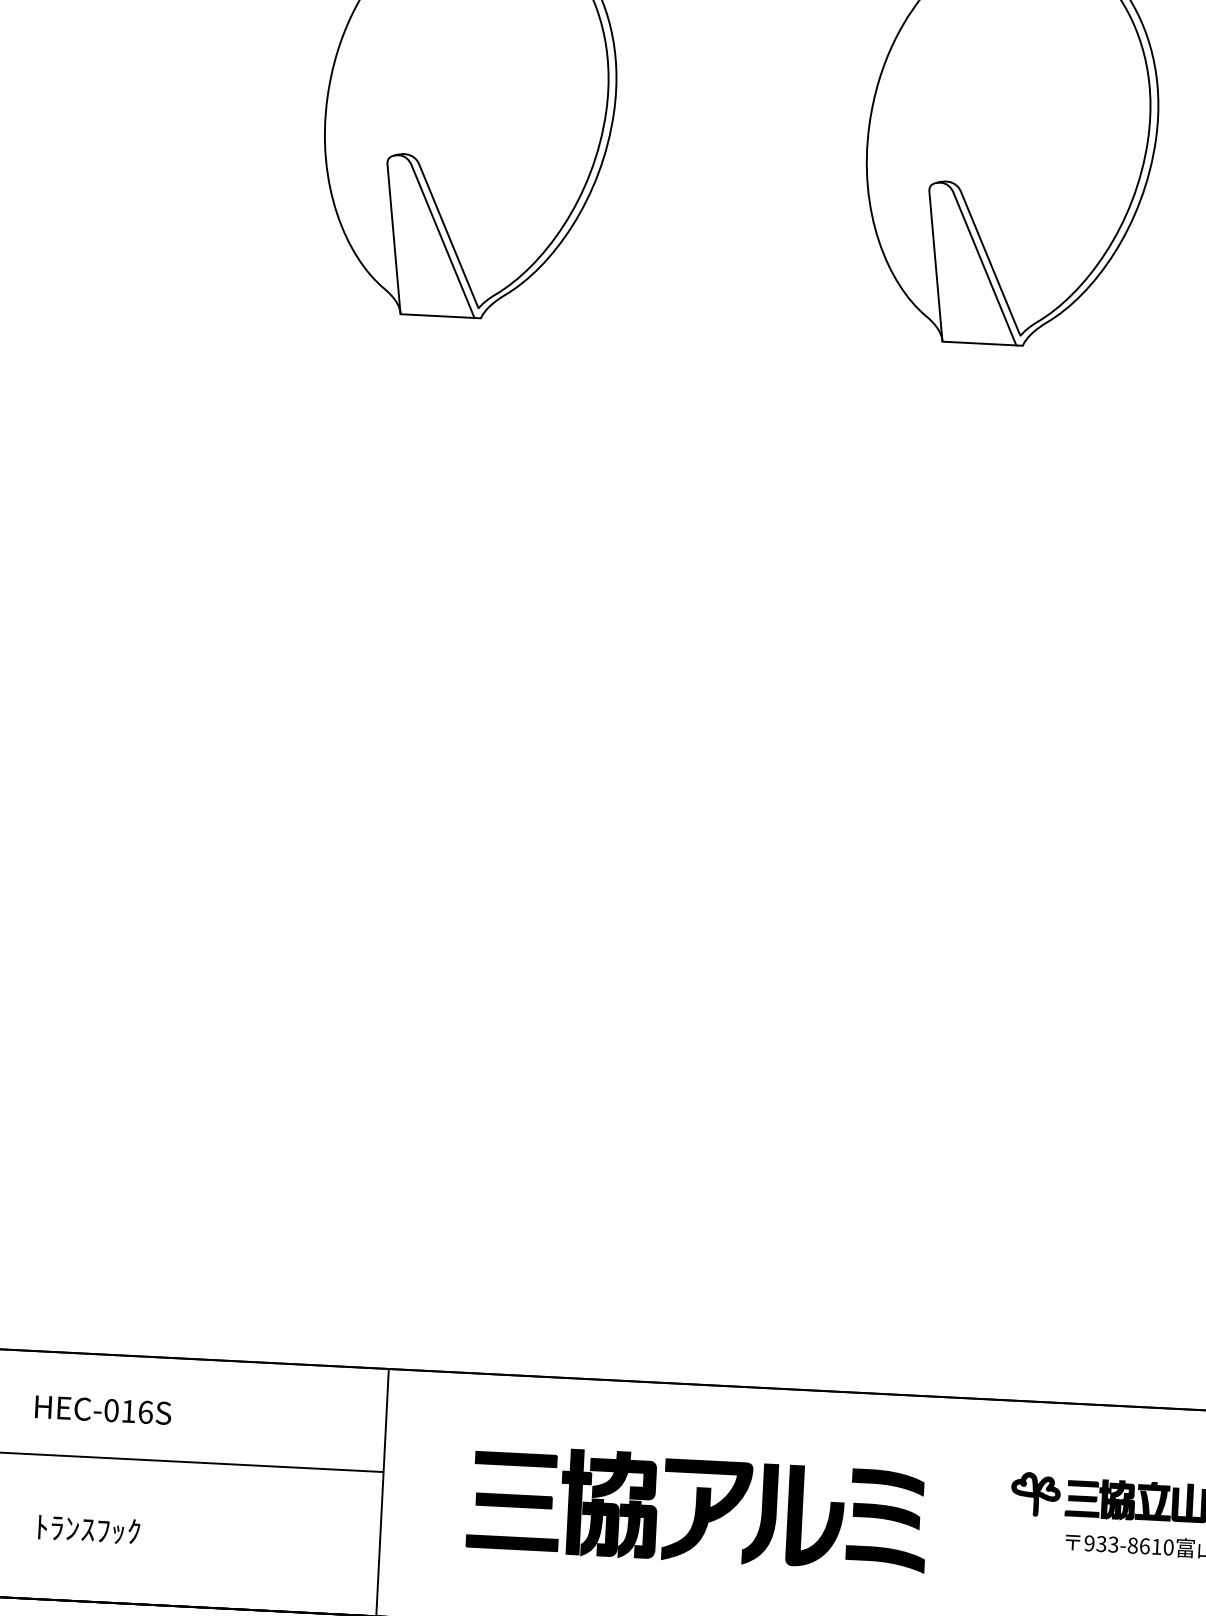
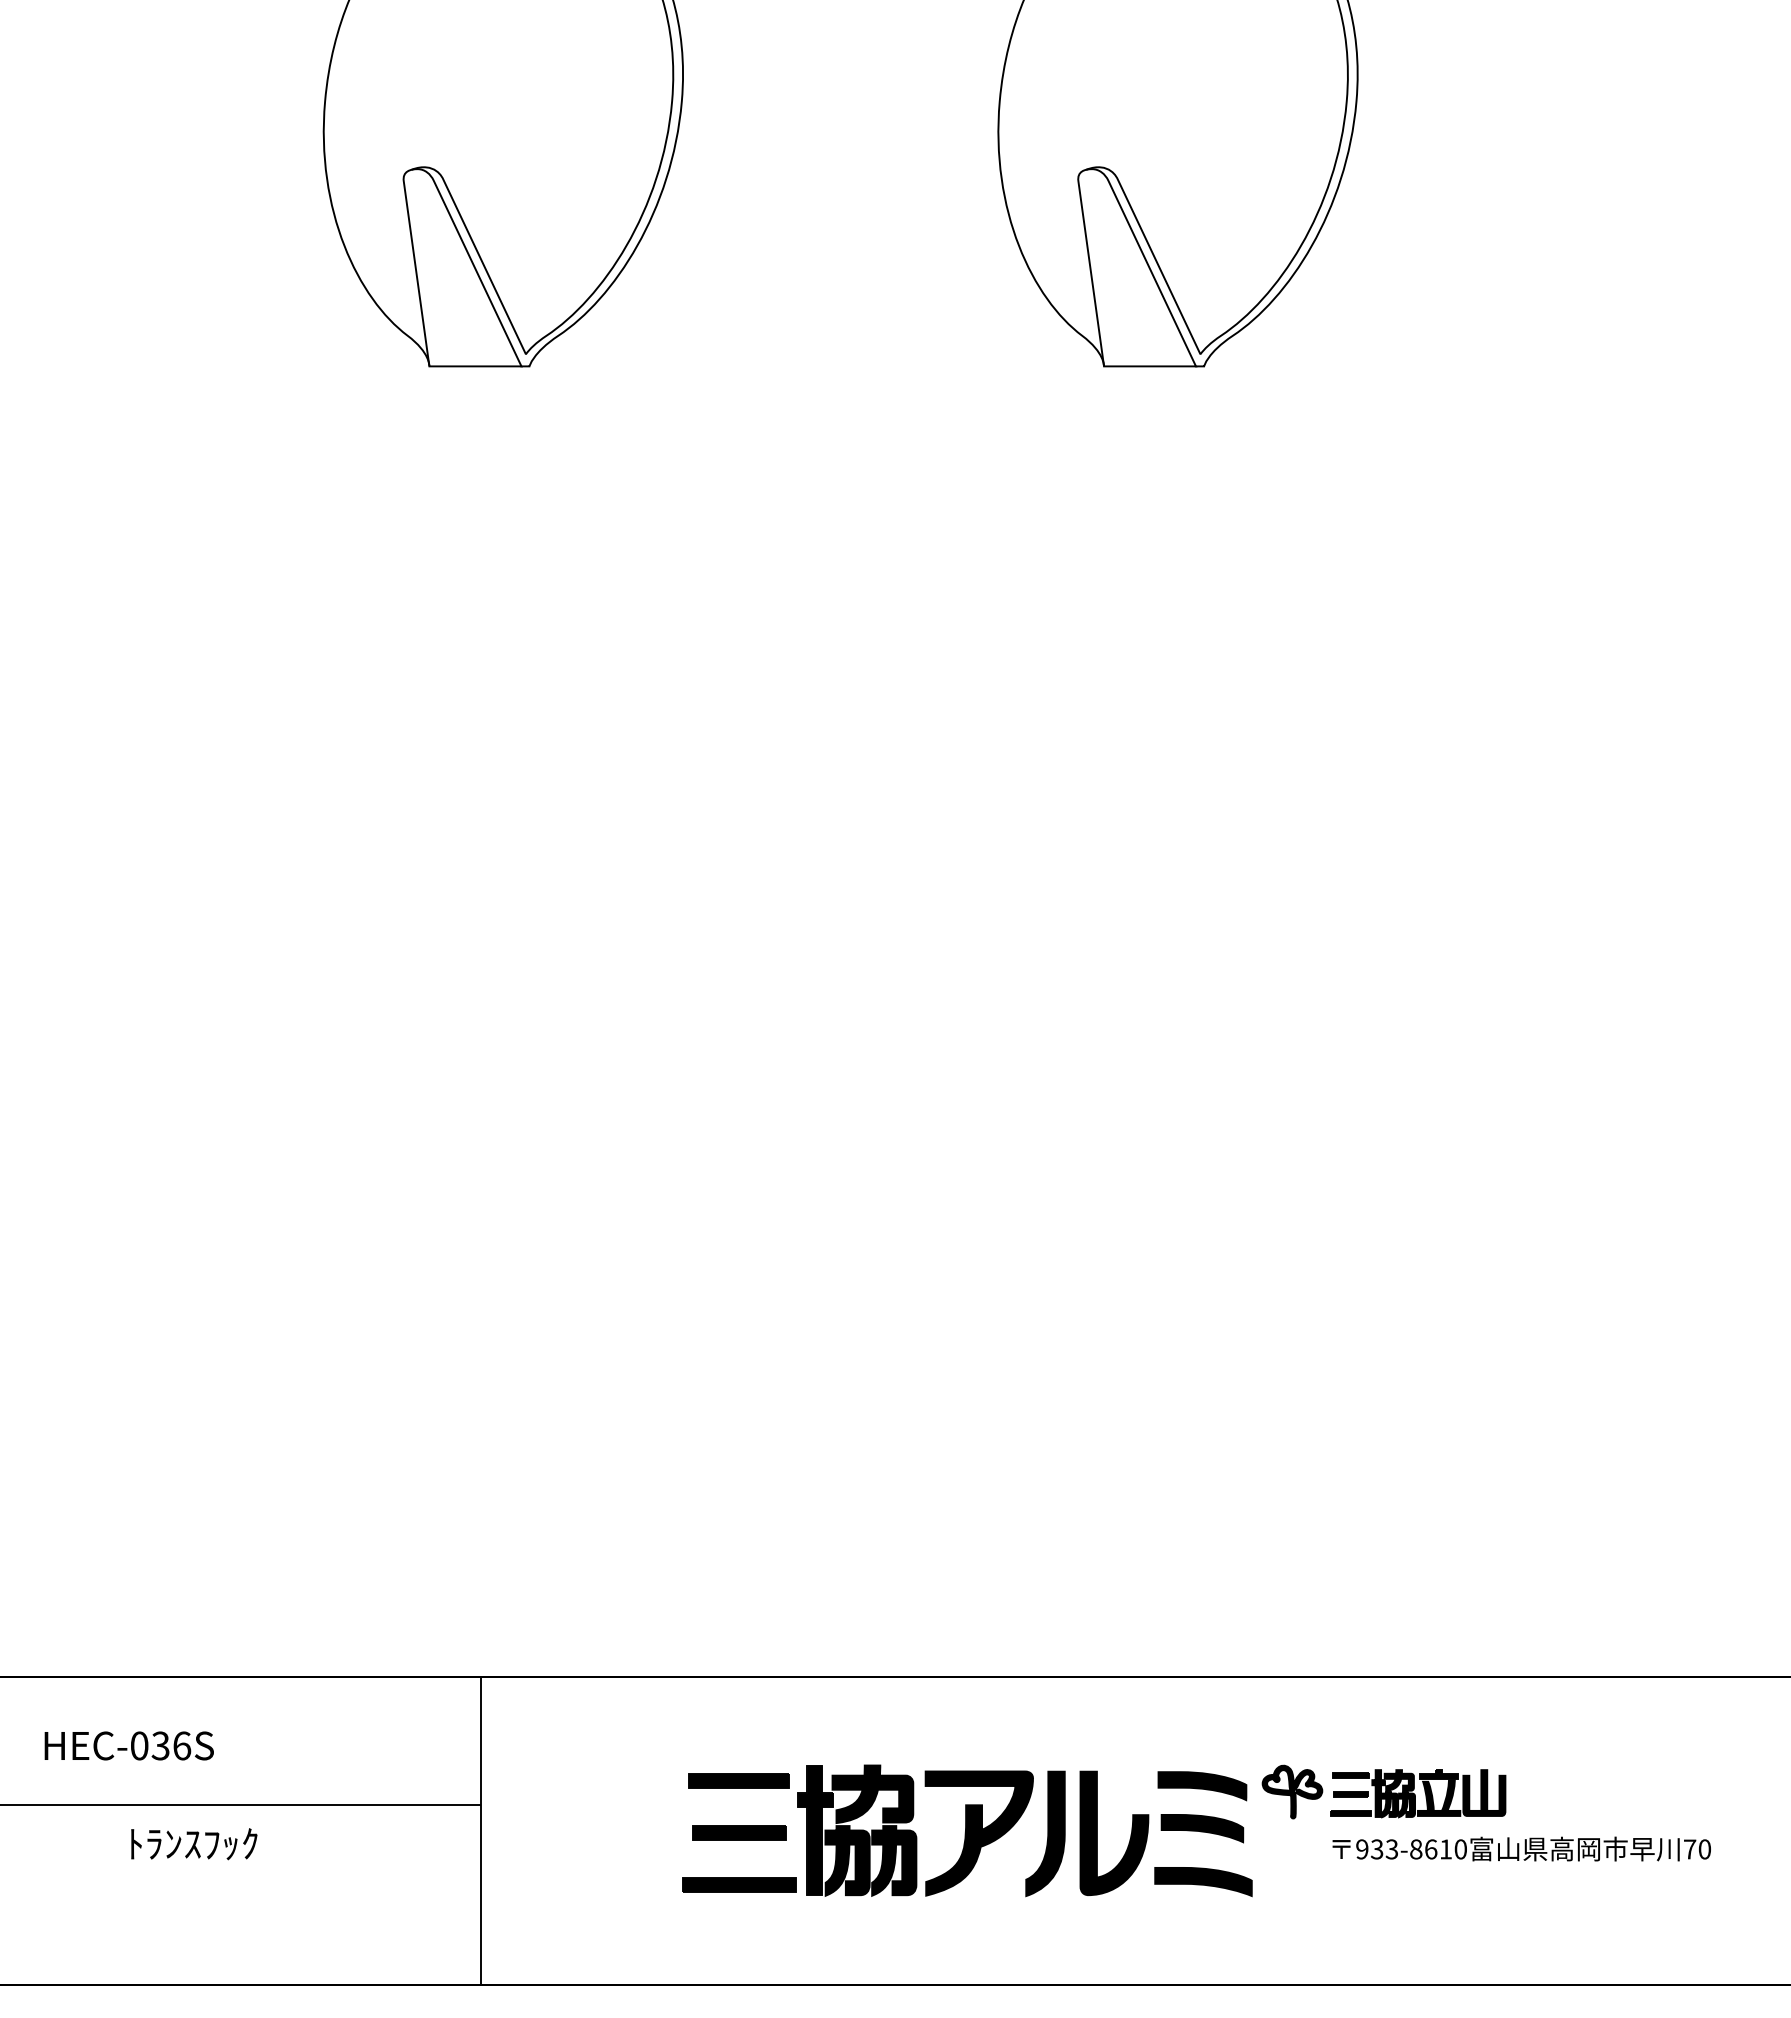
text: (128, 1411) -> (160, 1745), HEC-016S -> HEC-036S
part: (697, 1508) -> (967, 1830), moved
text: (89, 1529) -> (194, 1844), moved

